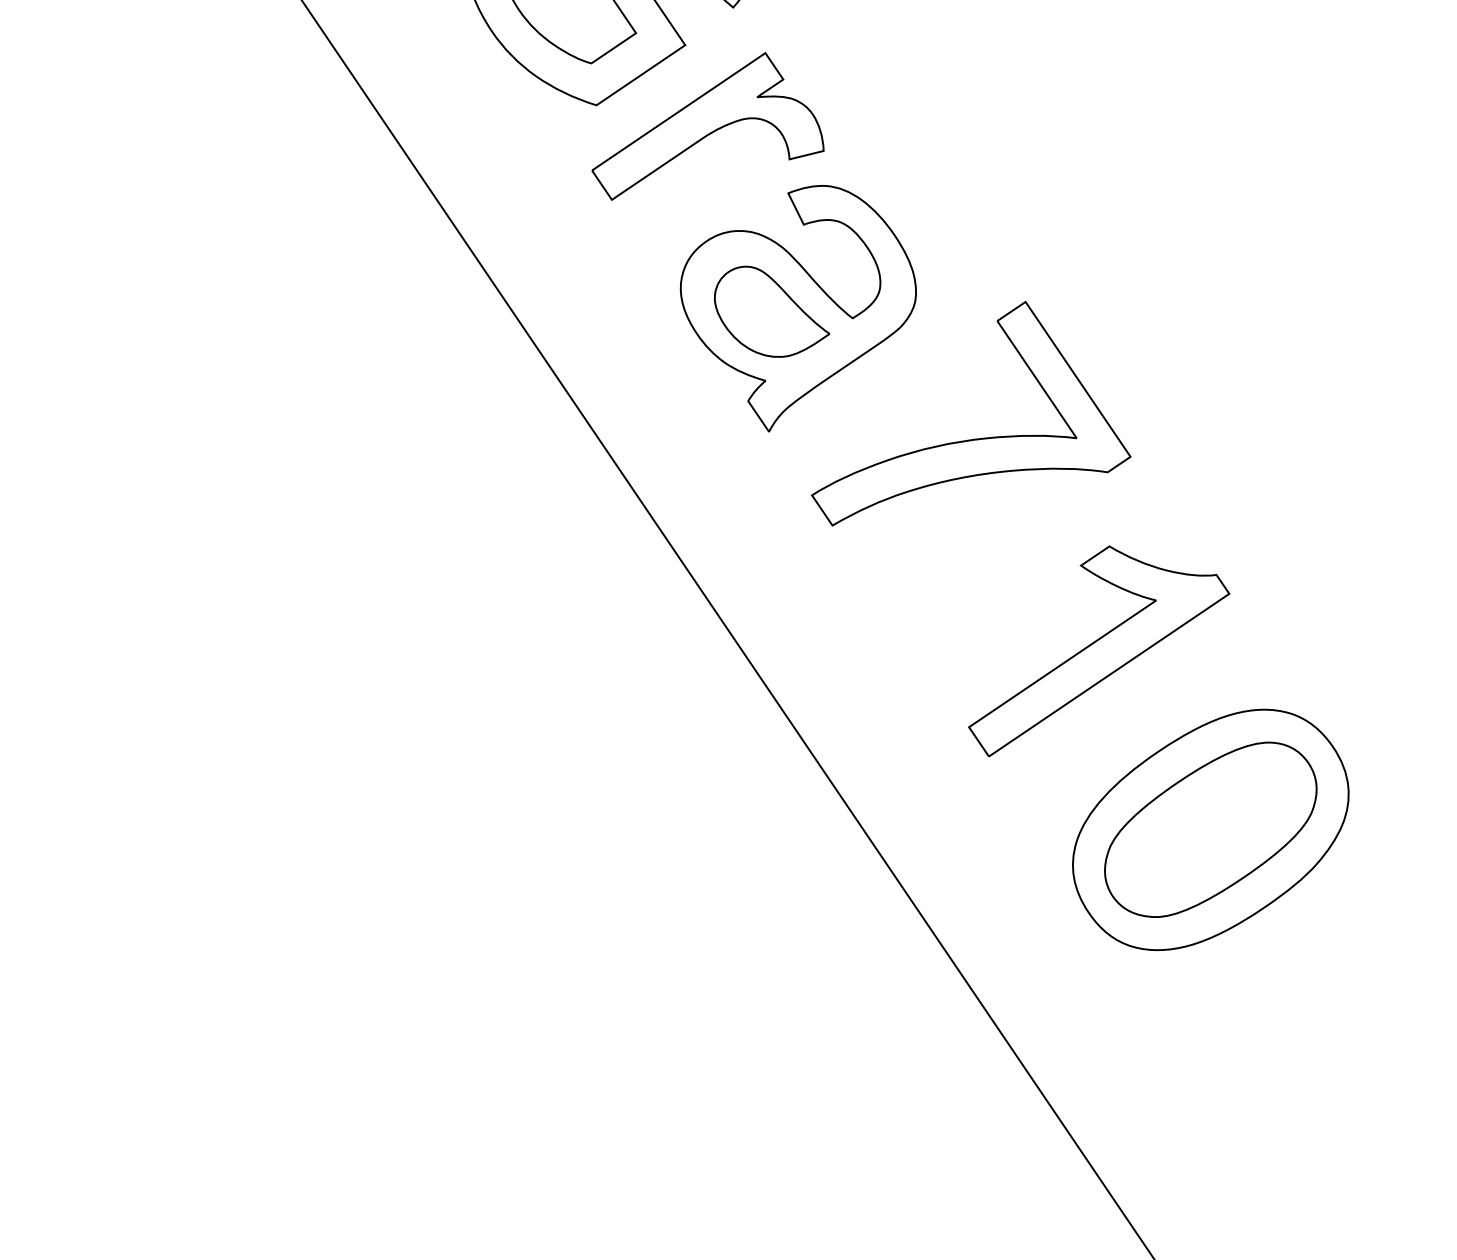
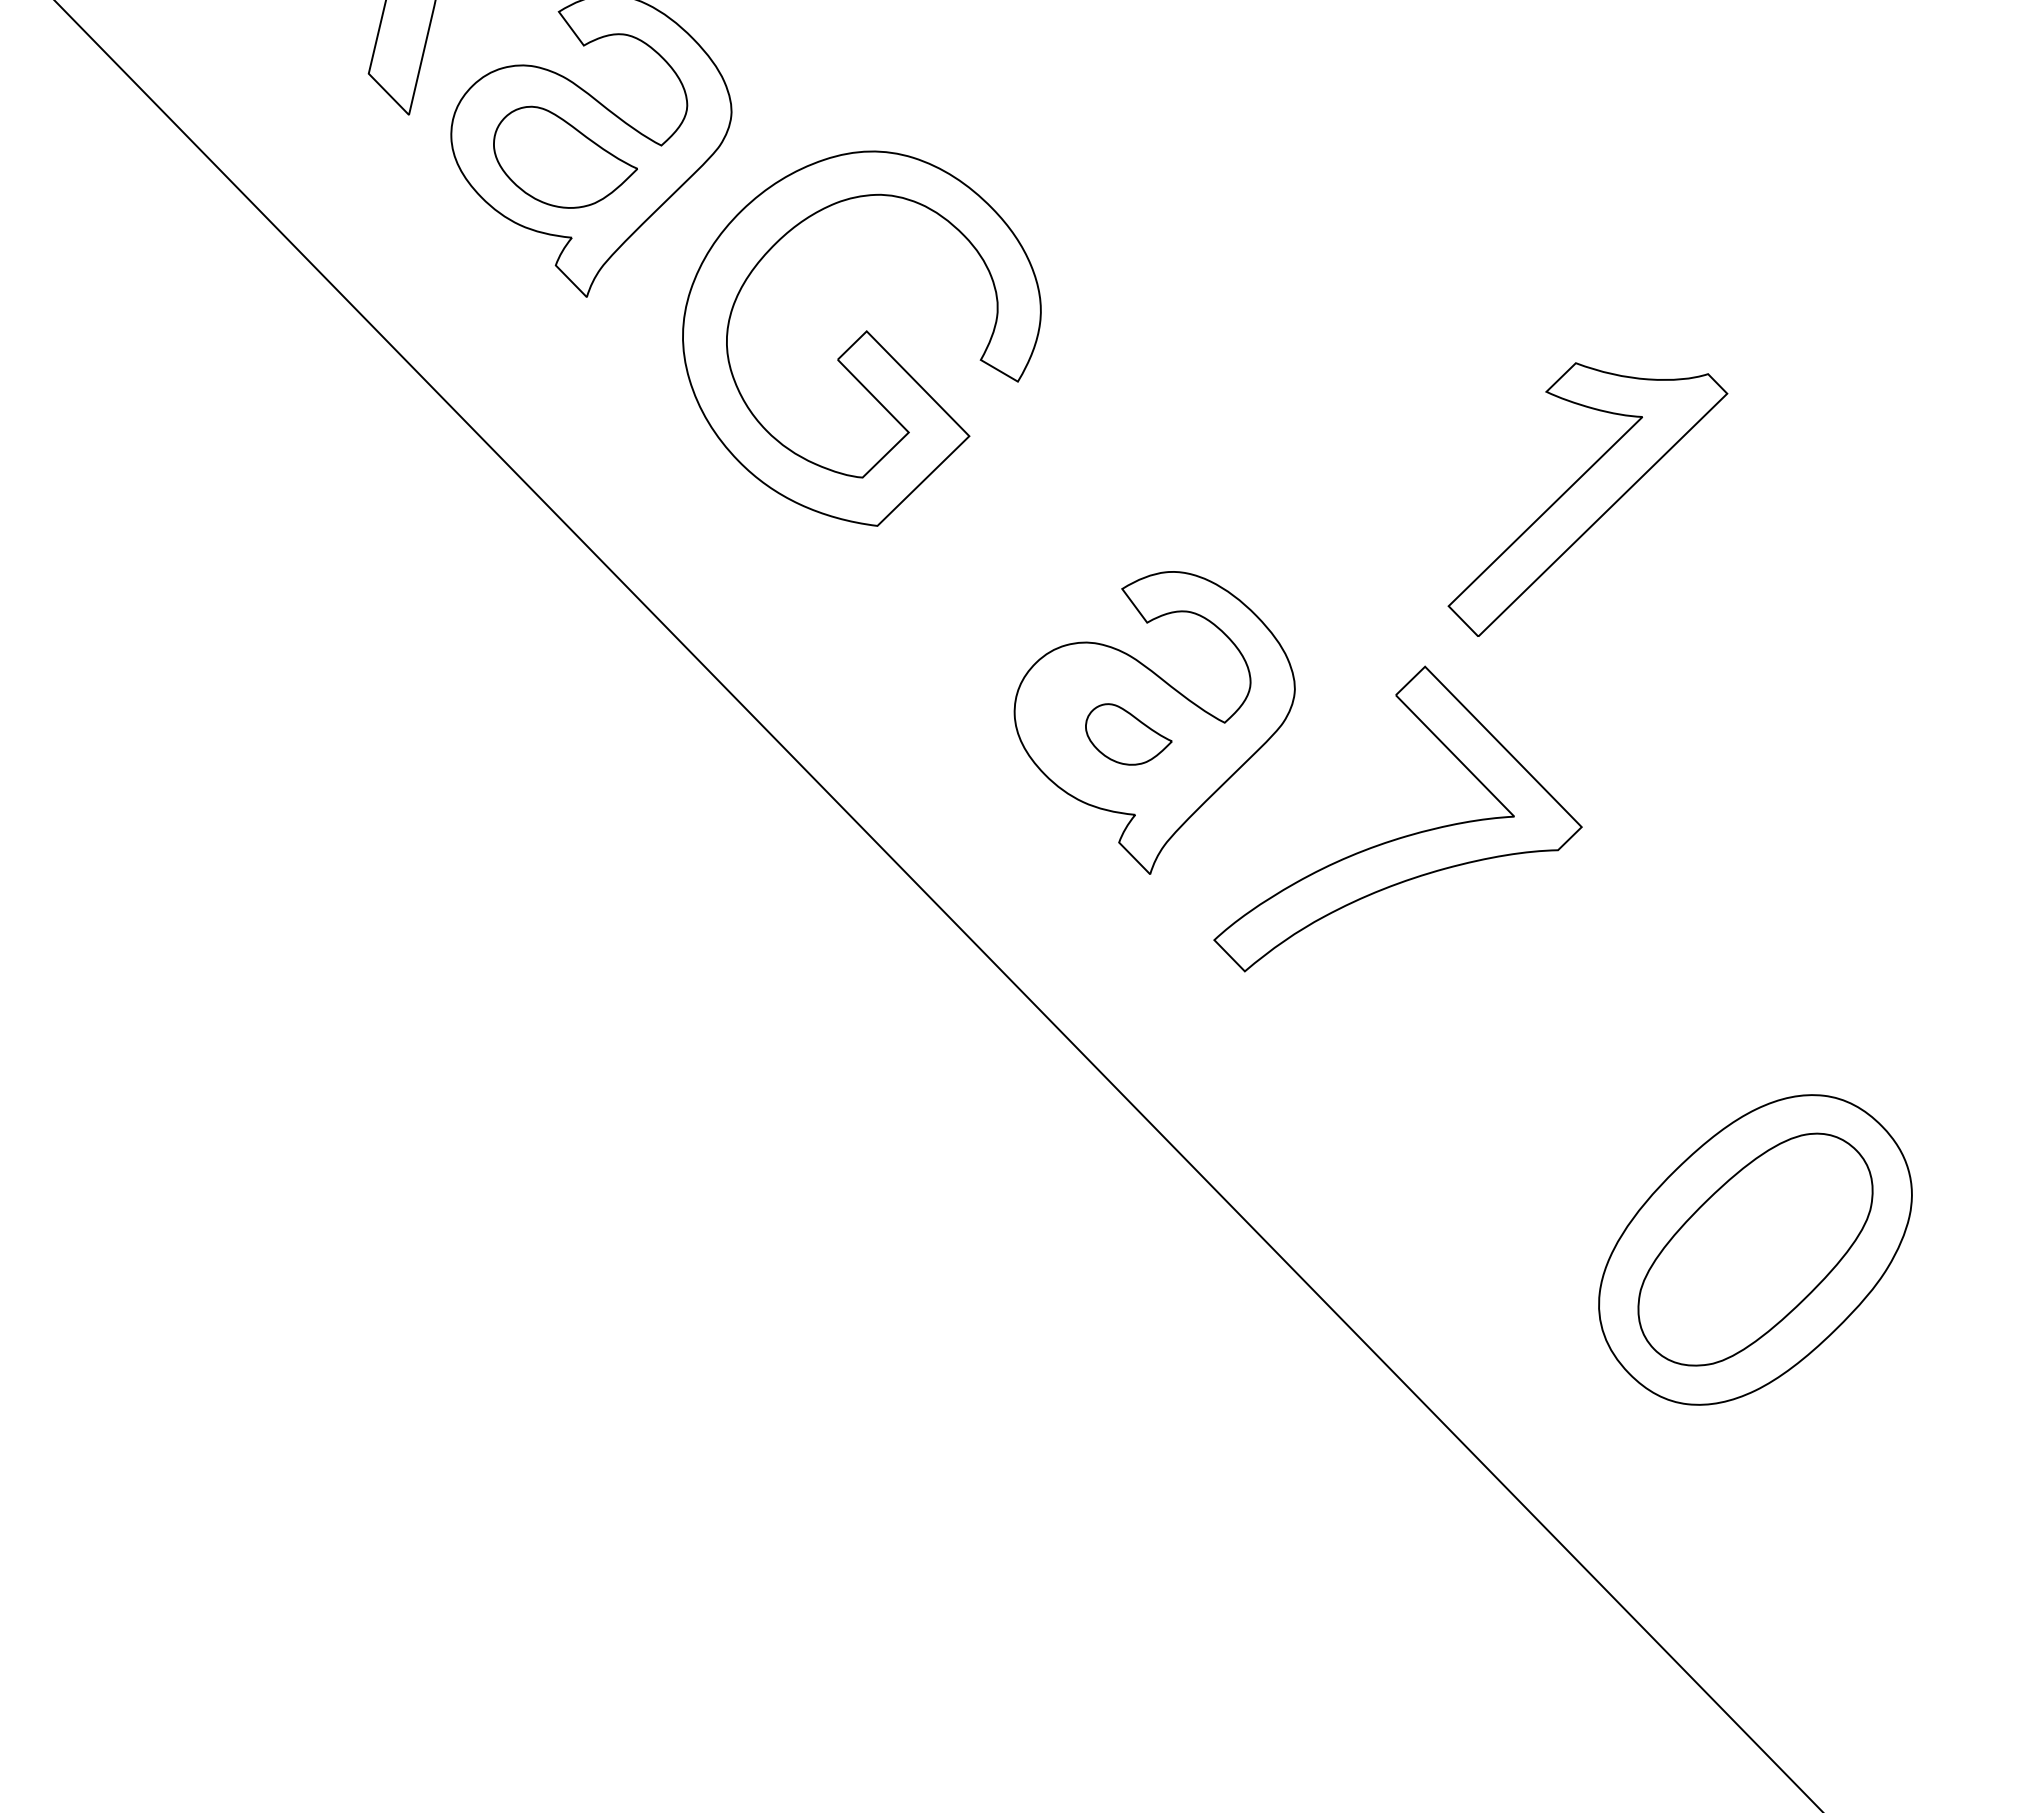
part: (713, 131) -> (1020, 531), removed
part: (771, 313) -> (1128, 734), size x0.6
part: (1098, 660) -> (1587, 499), moved

